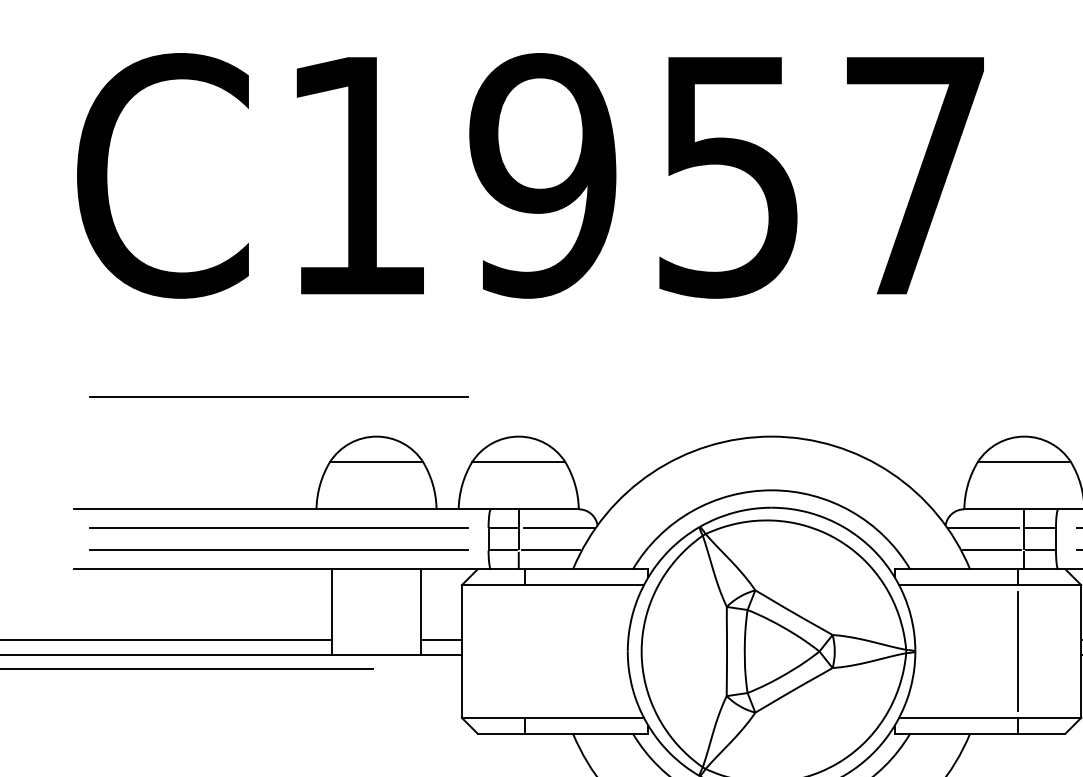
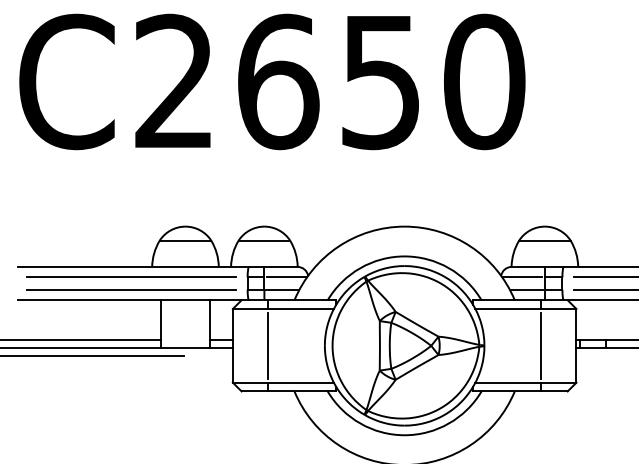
text: (637, 175) -> (330, 81), C1957 -> C2650
line: (279, 396) -> (131, 204), removed
line: (524, 650) -> (267, 345), added

